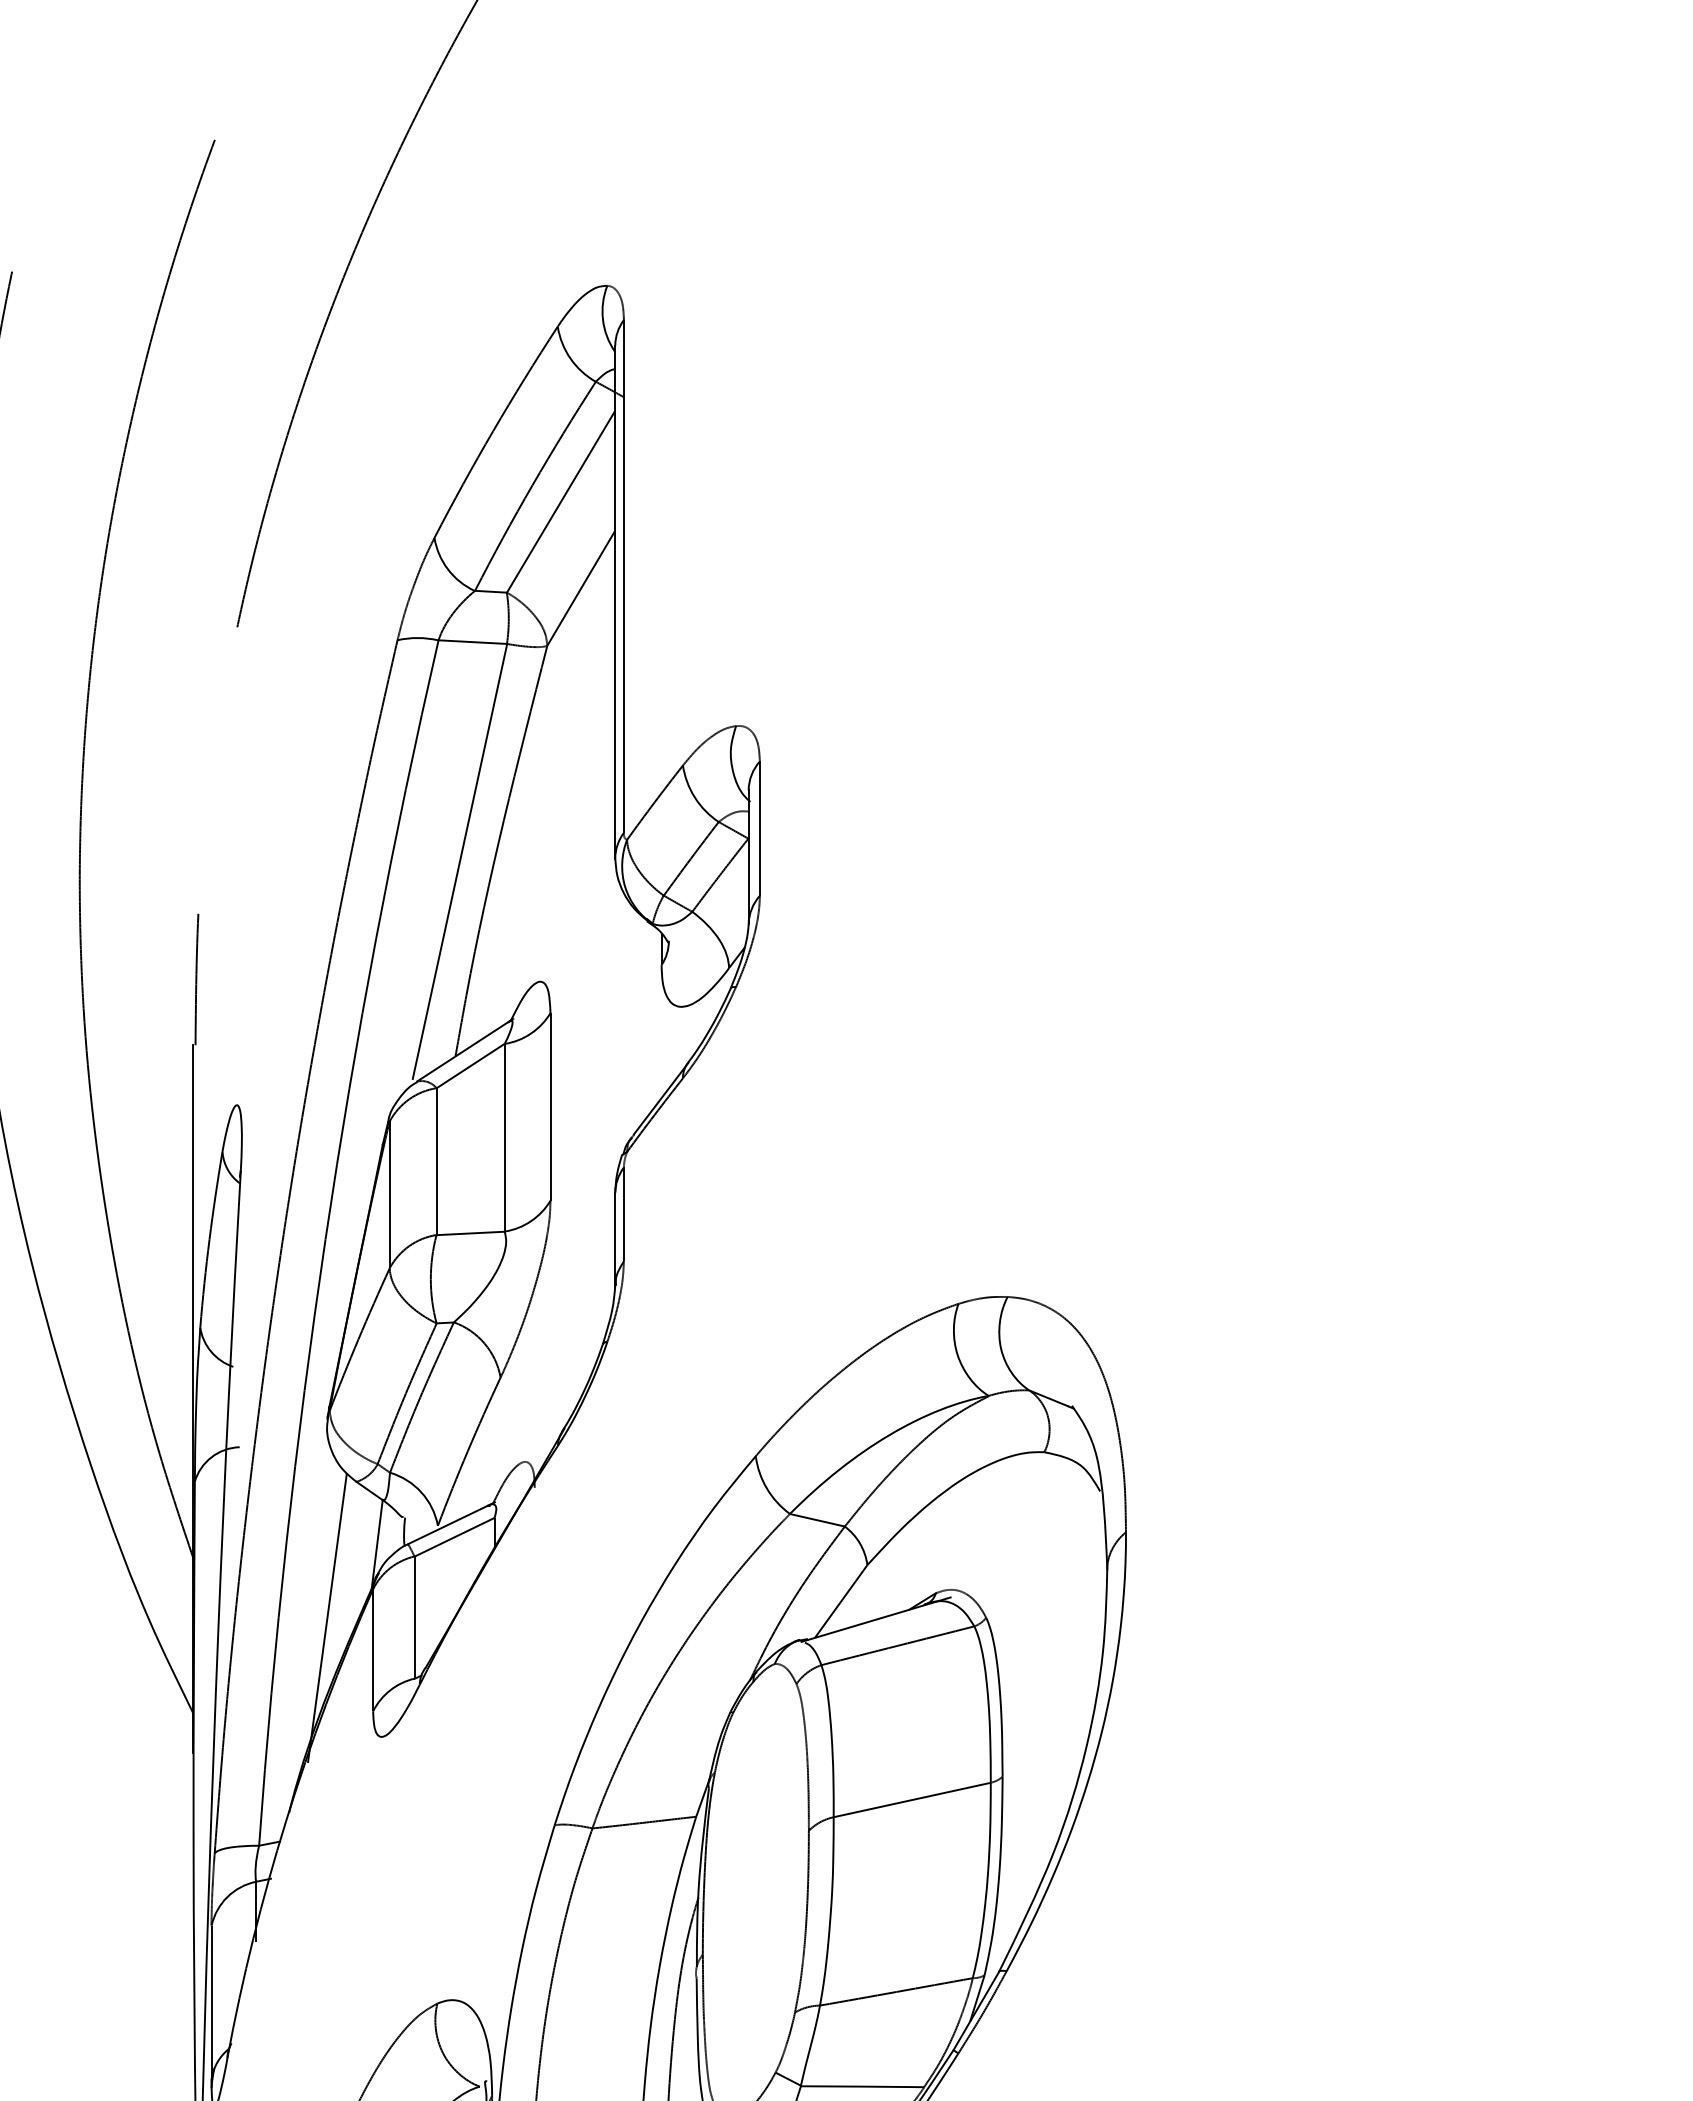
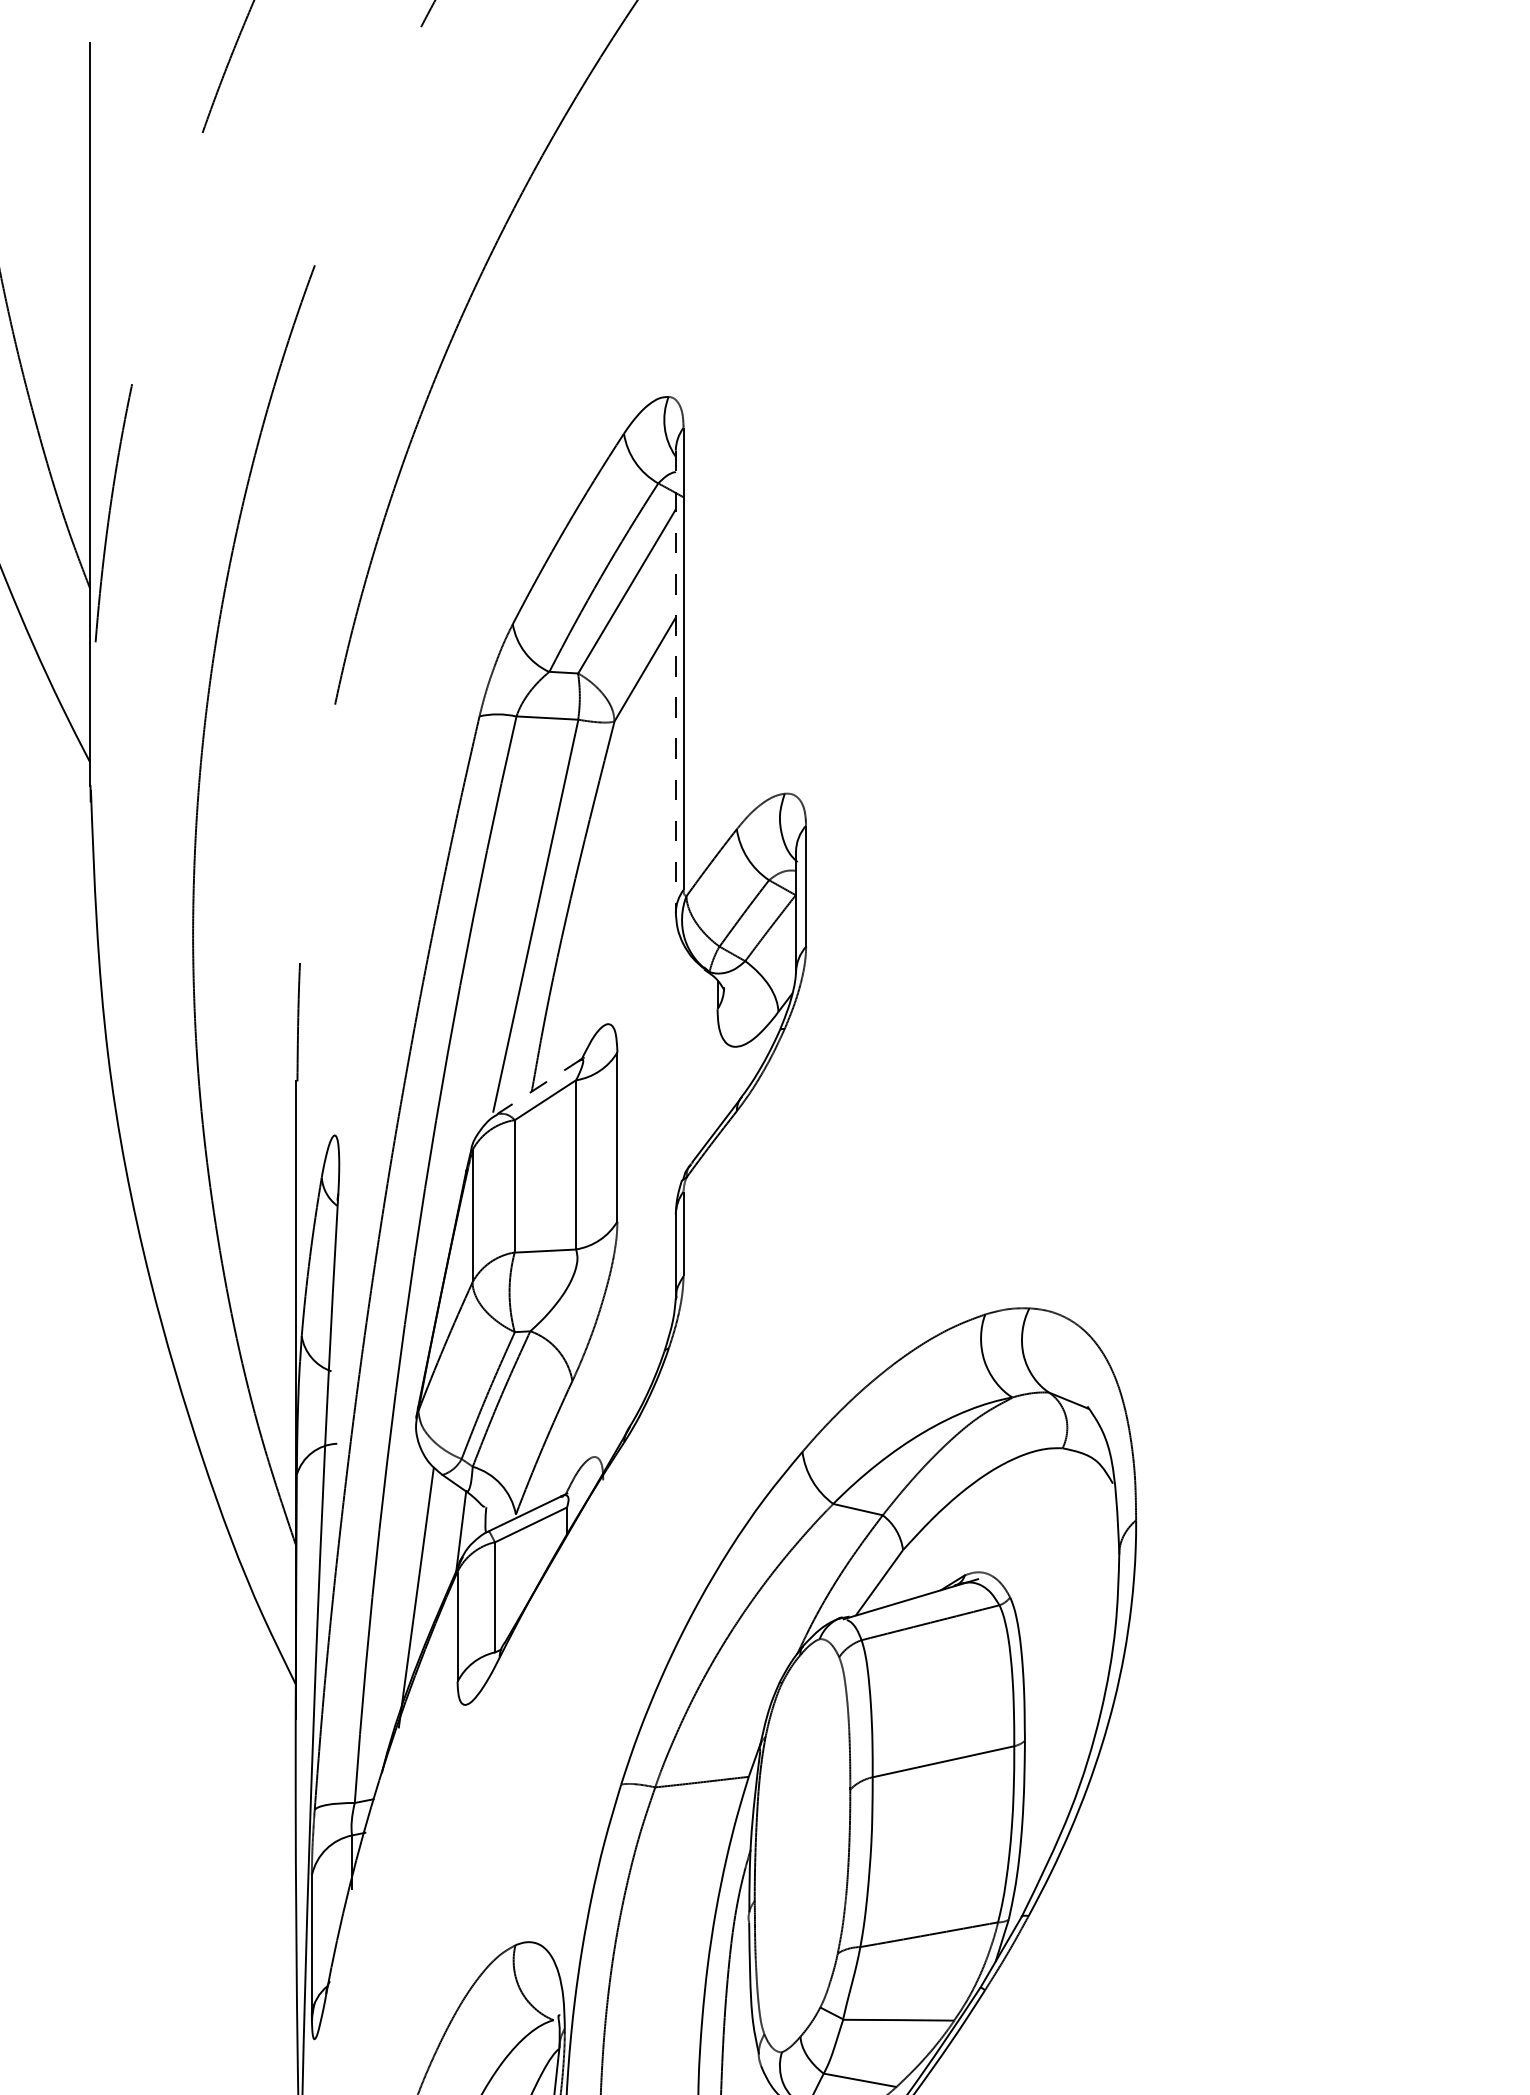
line: (614, 602) -> (675, 682), solid -> dashed
line: (462, 1050) -> (538, 1086), solid -> dashed

